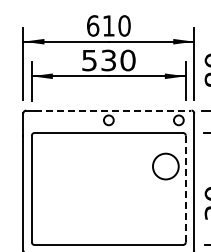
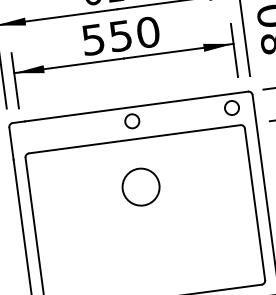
text: (108, 59) -> (120, 34), 530 -> 550
line: (113, 110) -> (137, 106), dashed -> solid
circle: (165, 166) -> (140, 187), moved
line: (185, 189) -> (254, 205), dashed -> solid

